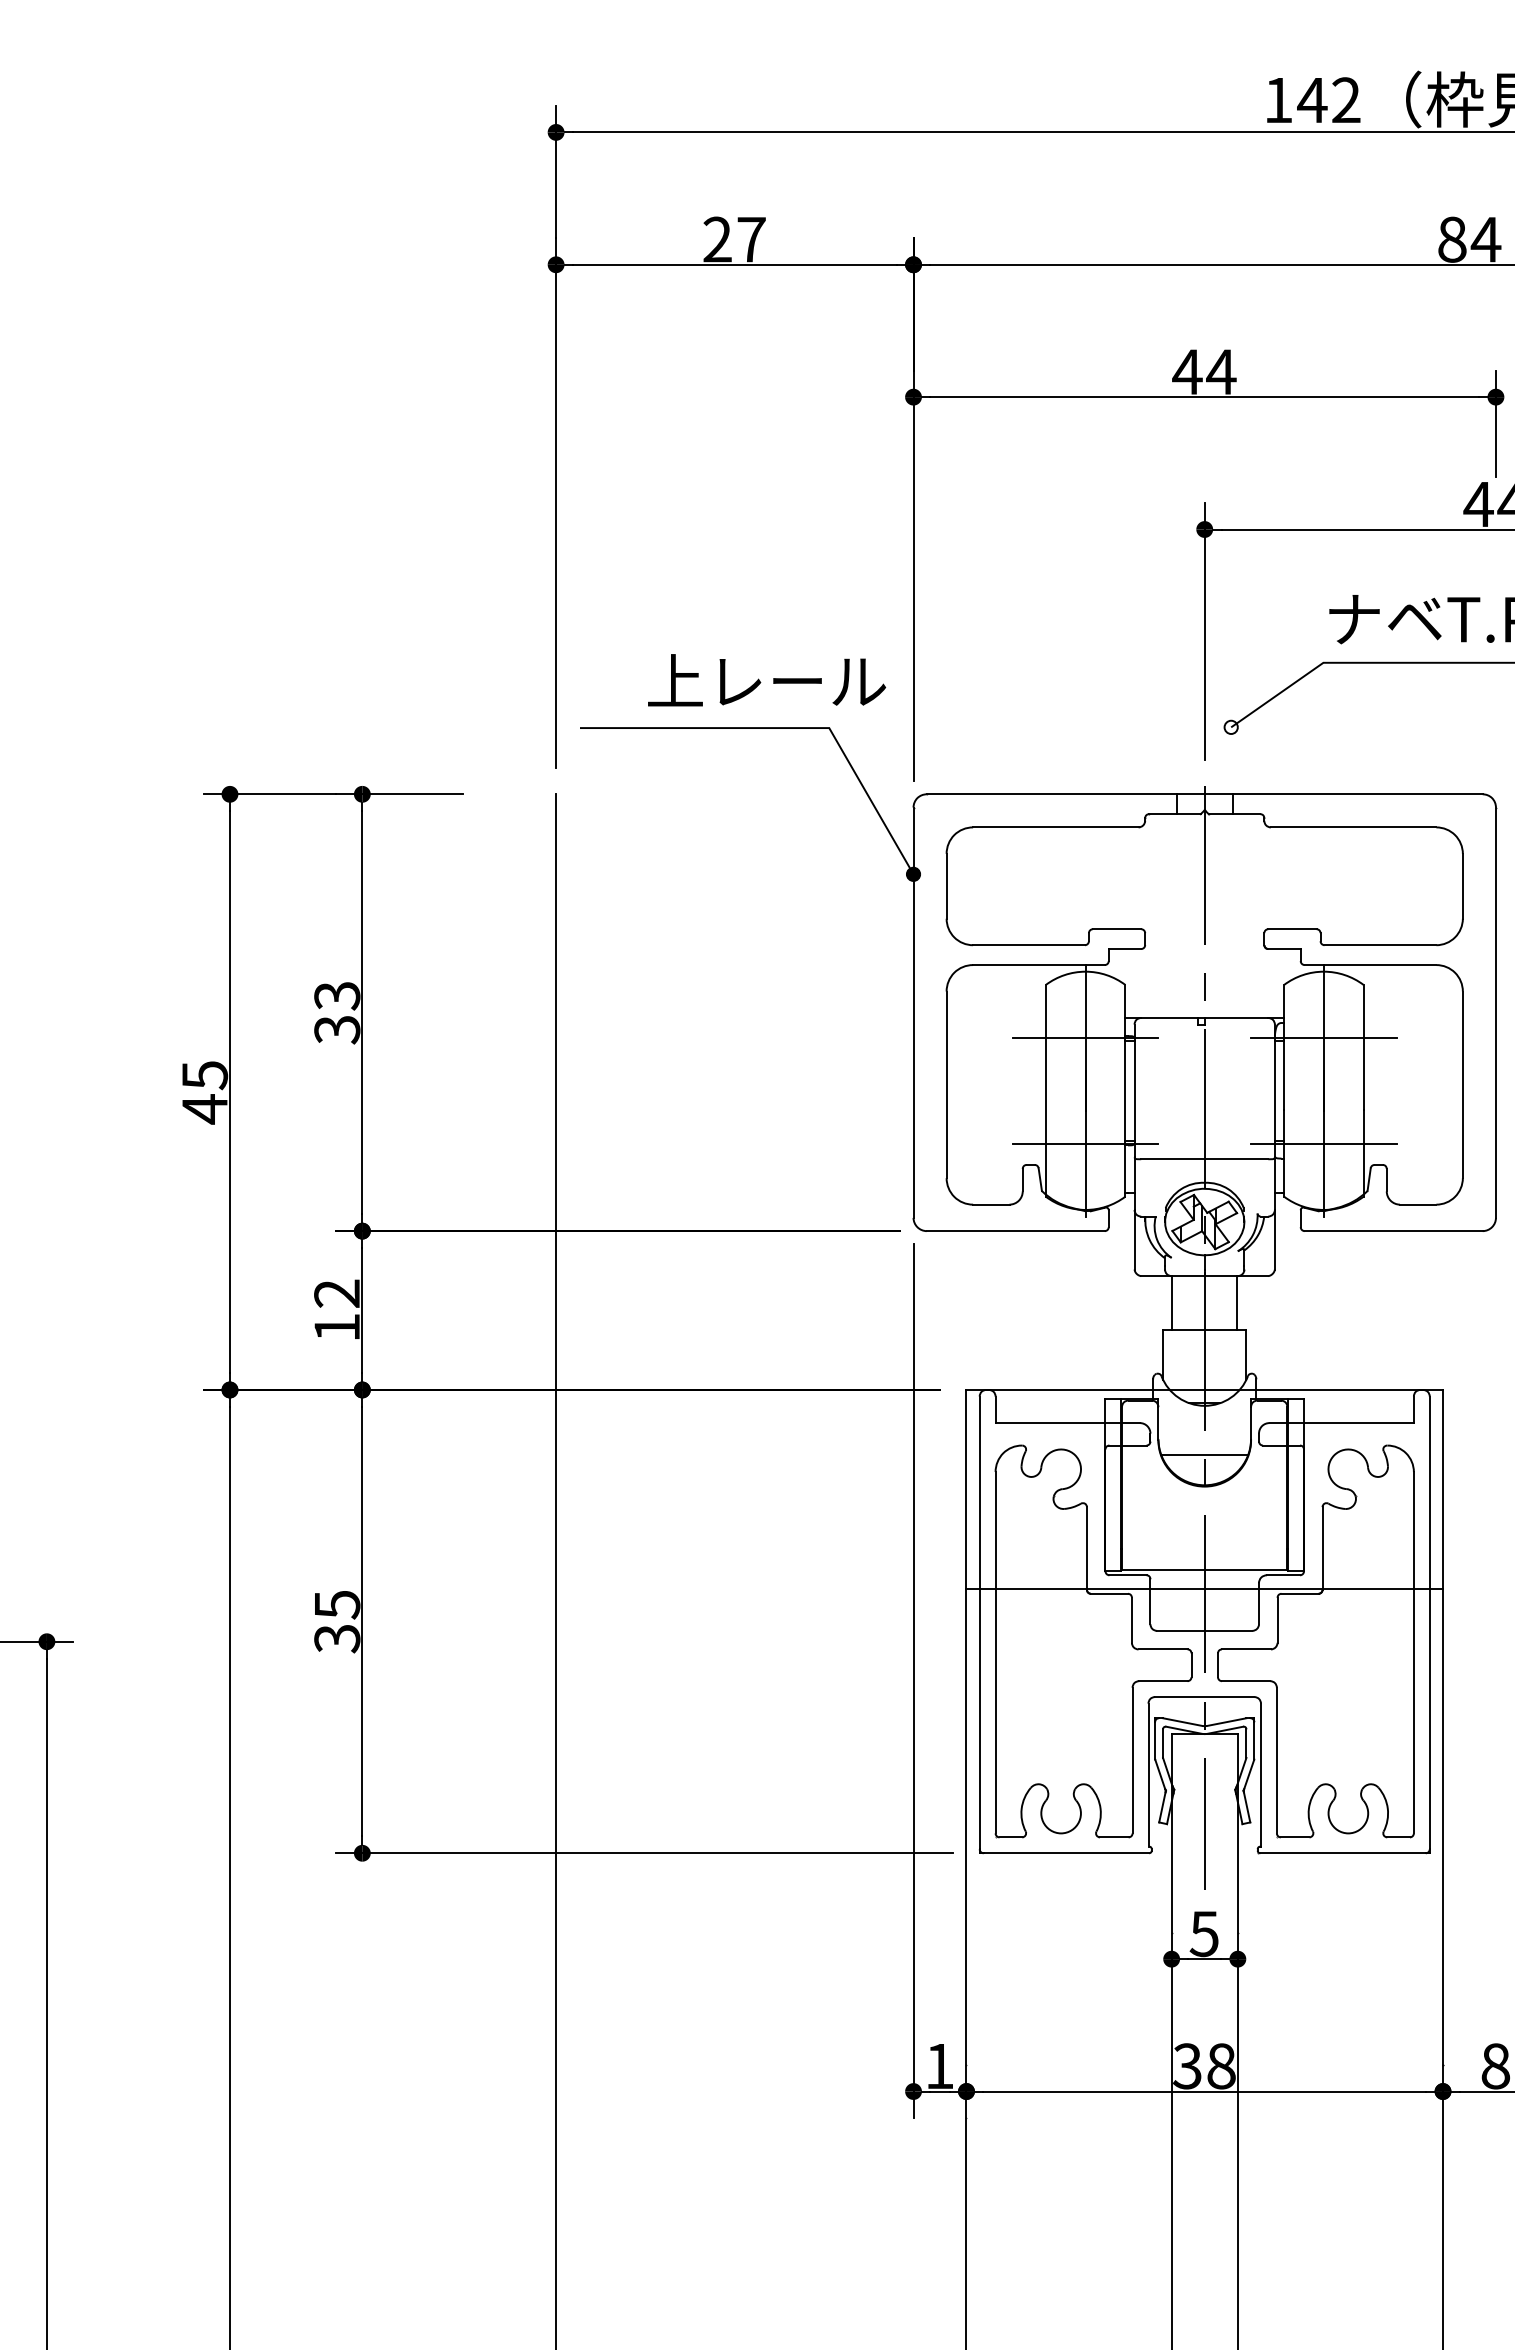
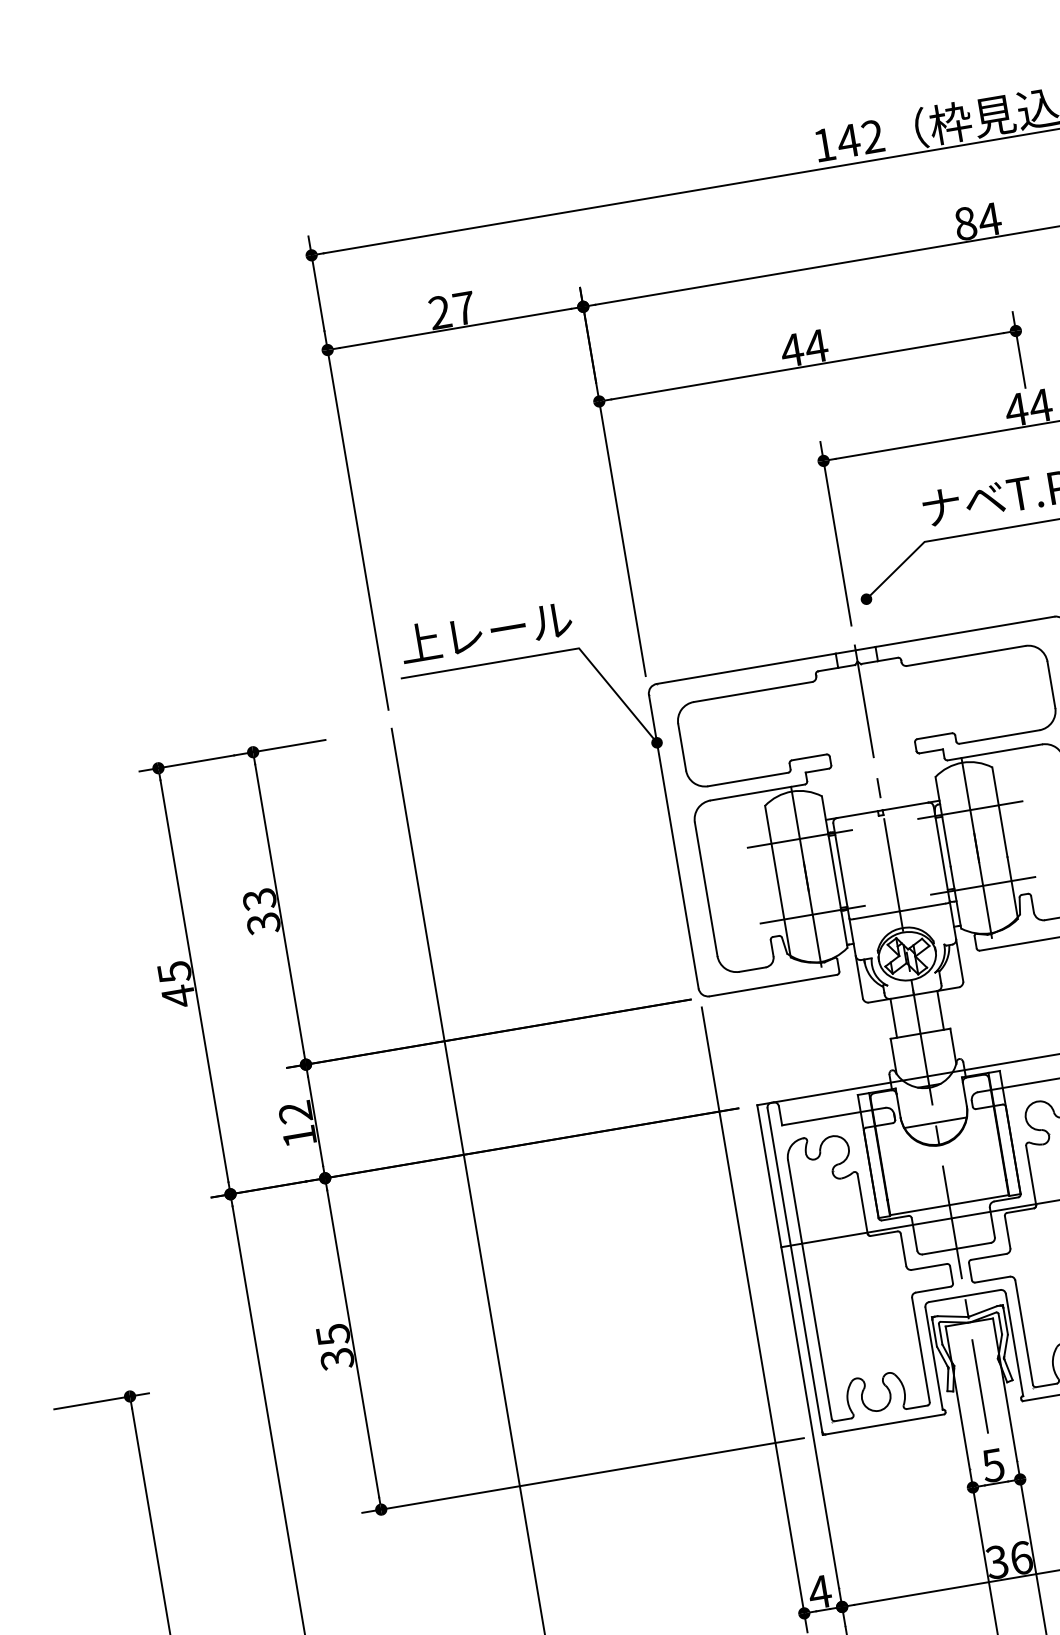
text: (767, 680) -> (486, 631), moved
fill: (1230, 727) -> (865, 599), added
text: (939, 2066) -> (819, 1592), 1 -> 4
text: (1221, 2066) -> (1021, 1558), 38 -> 36

